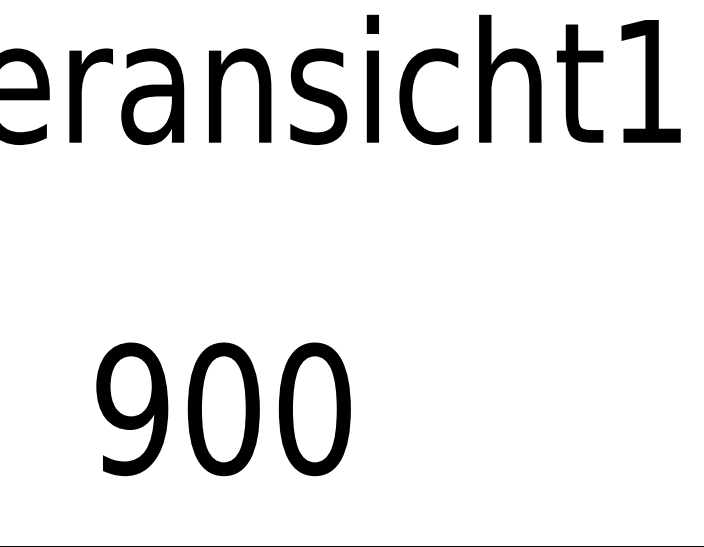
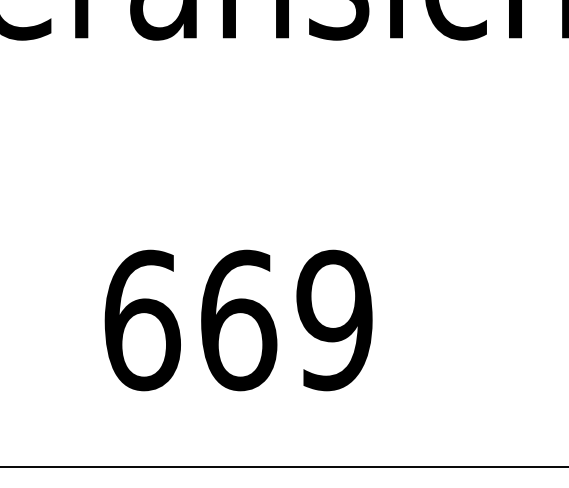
text: (223, 409) -> (238, 320), 900 -> 669

